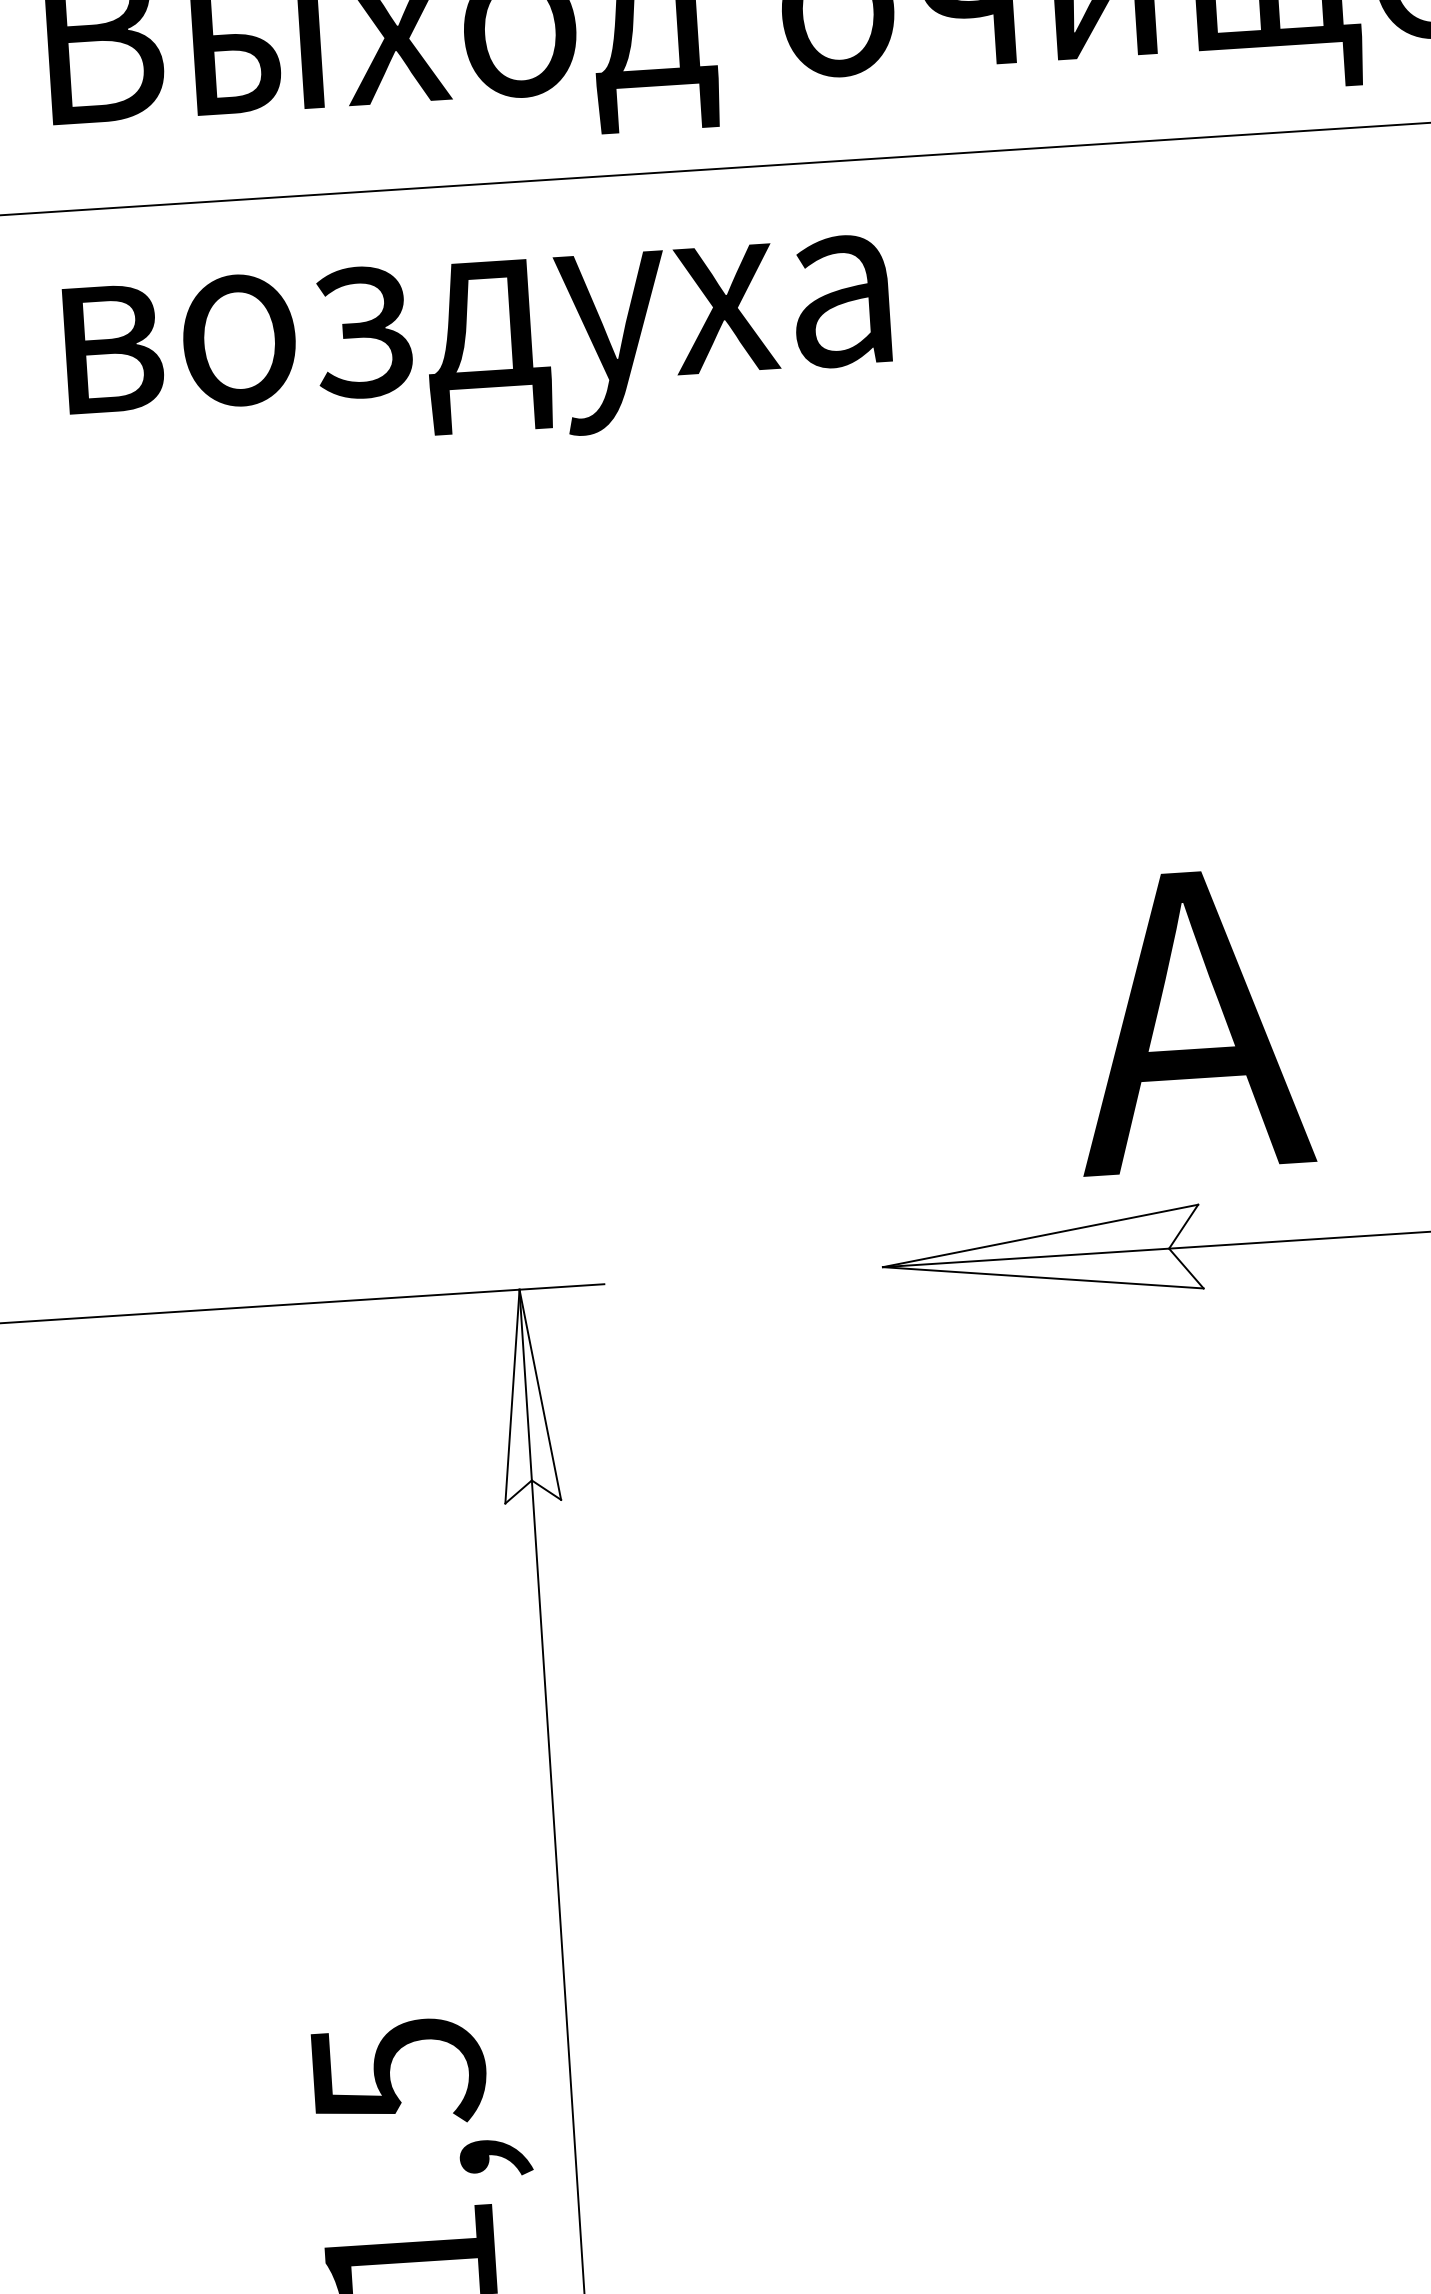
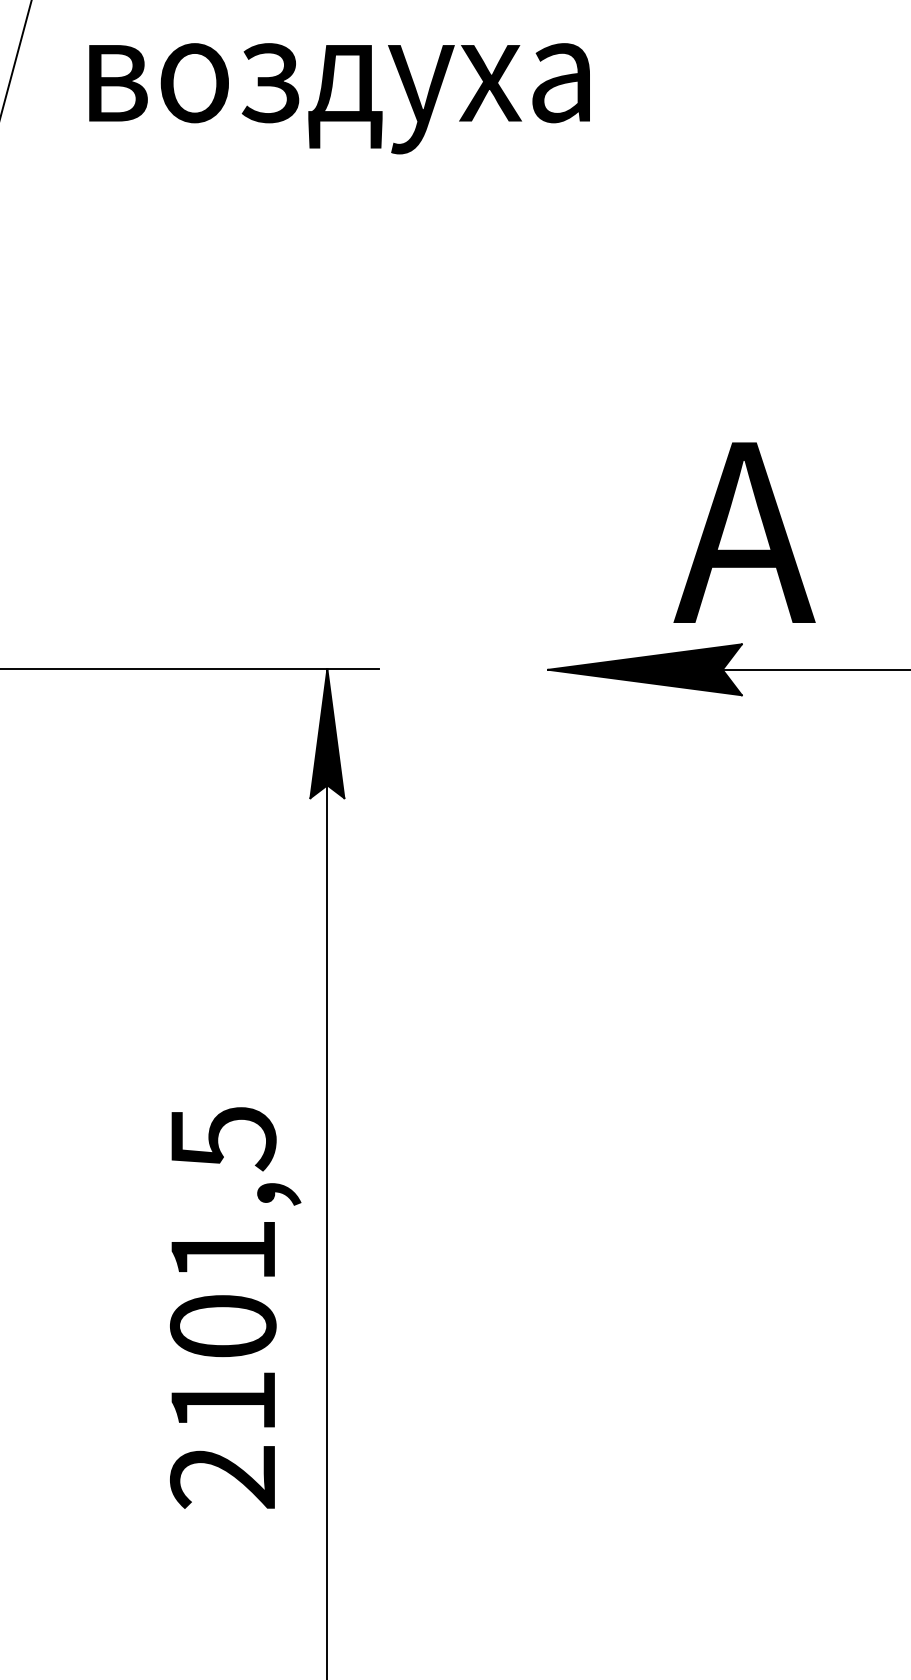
fill: (1040, 1256) -> (644, 669), added
fill: (526, 1395) -> (327, 733), added

